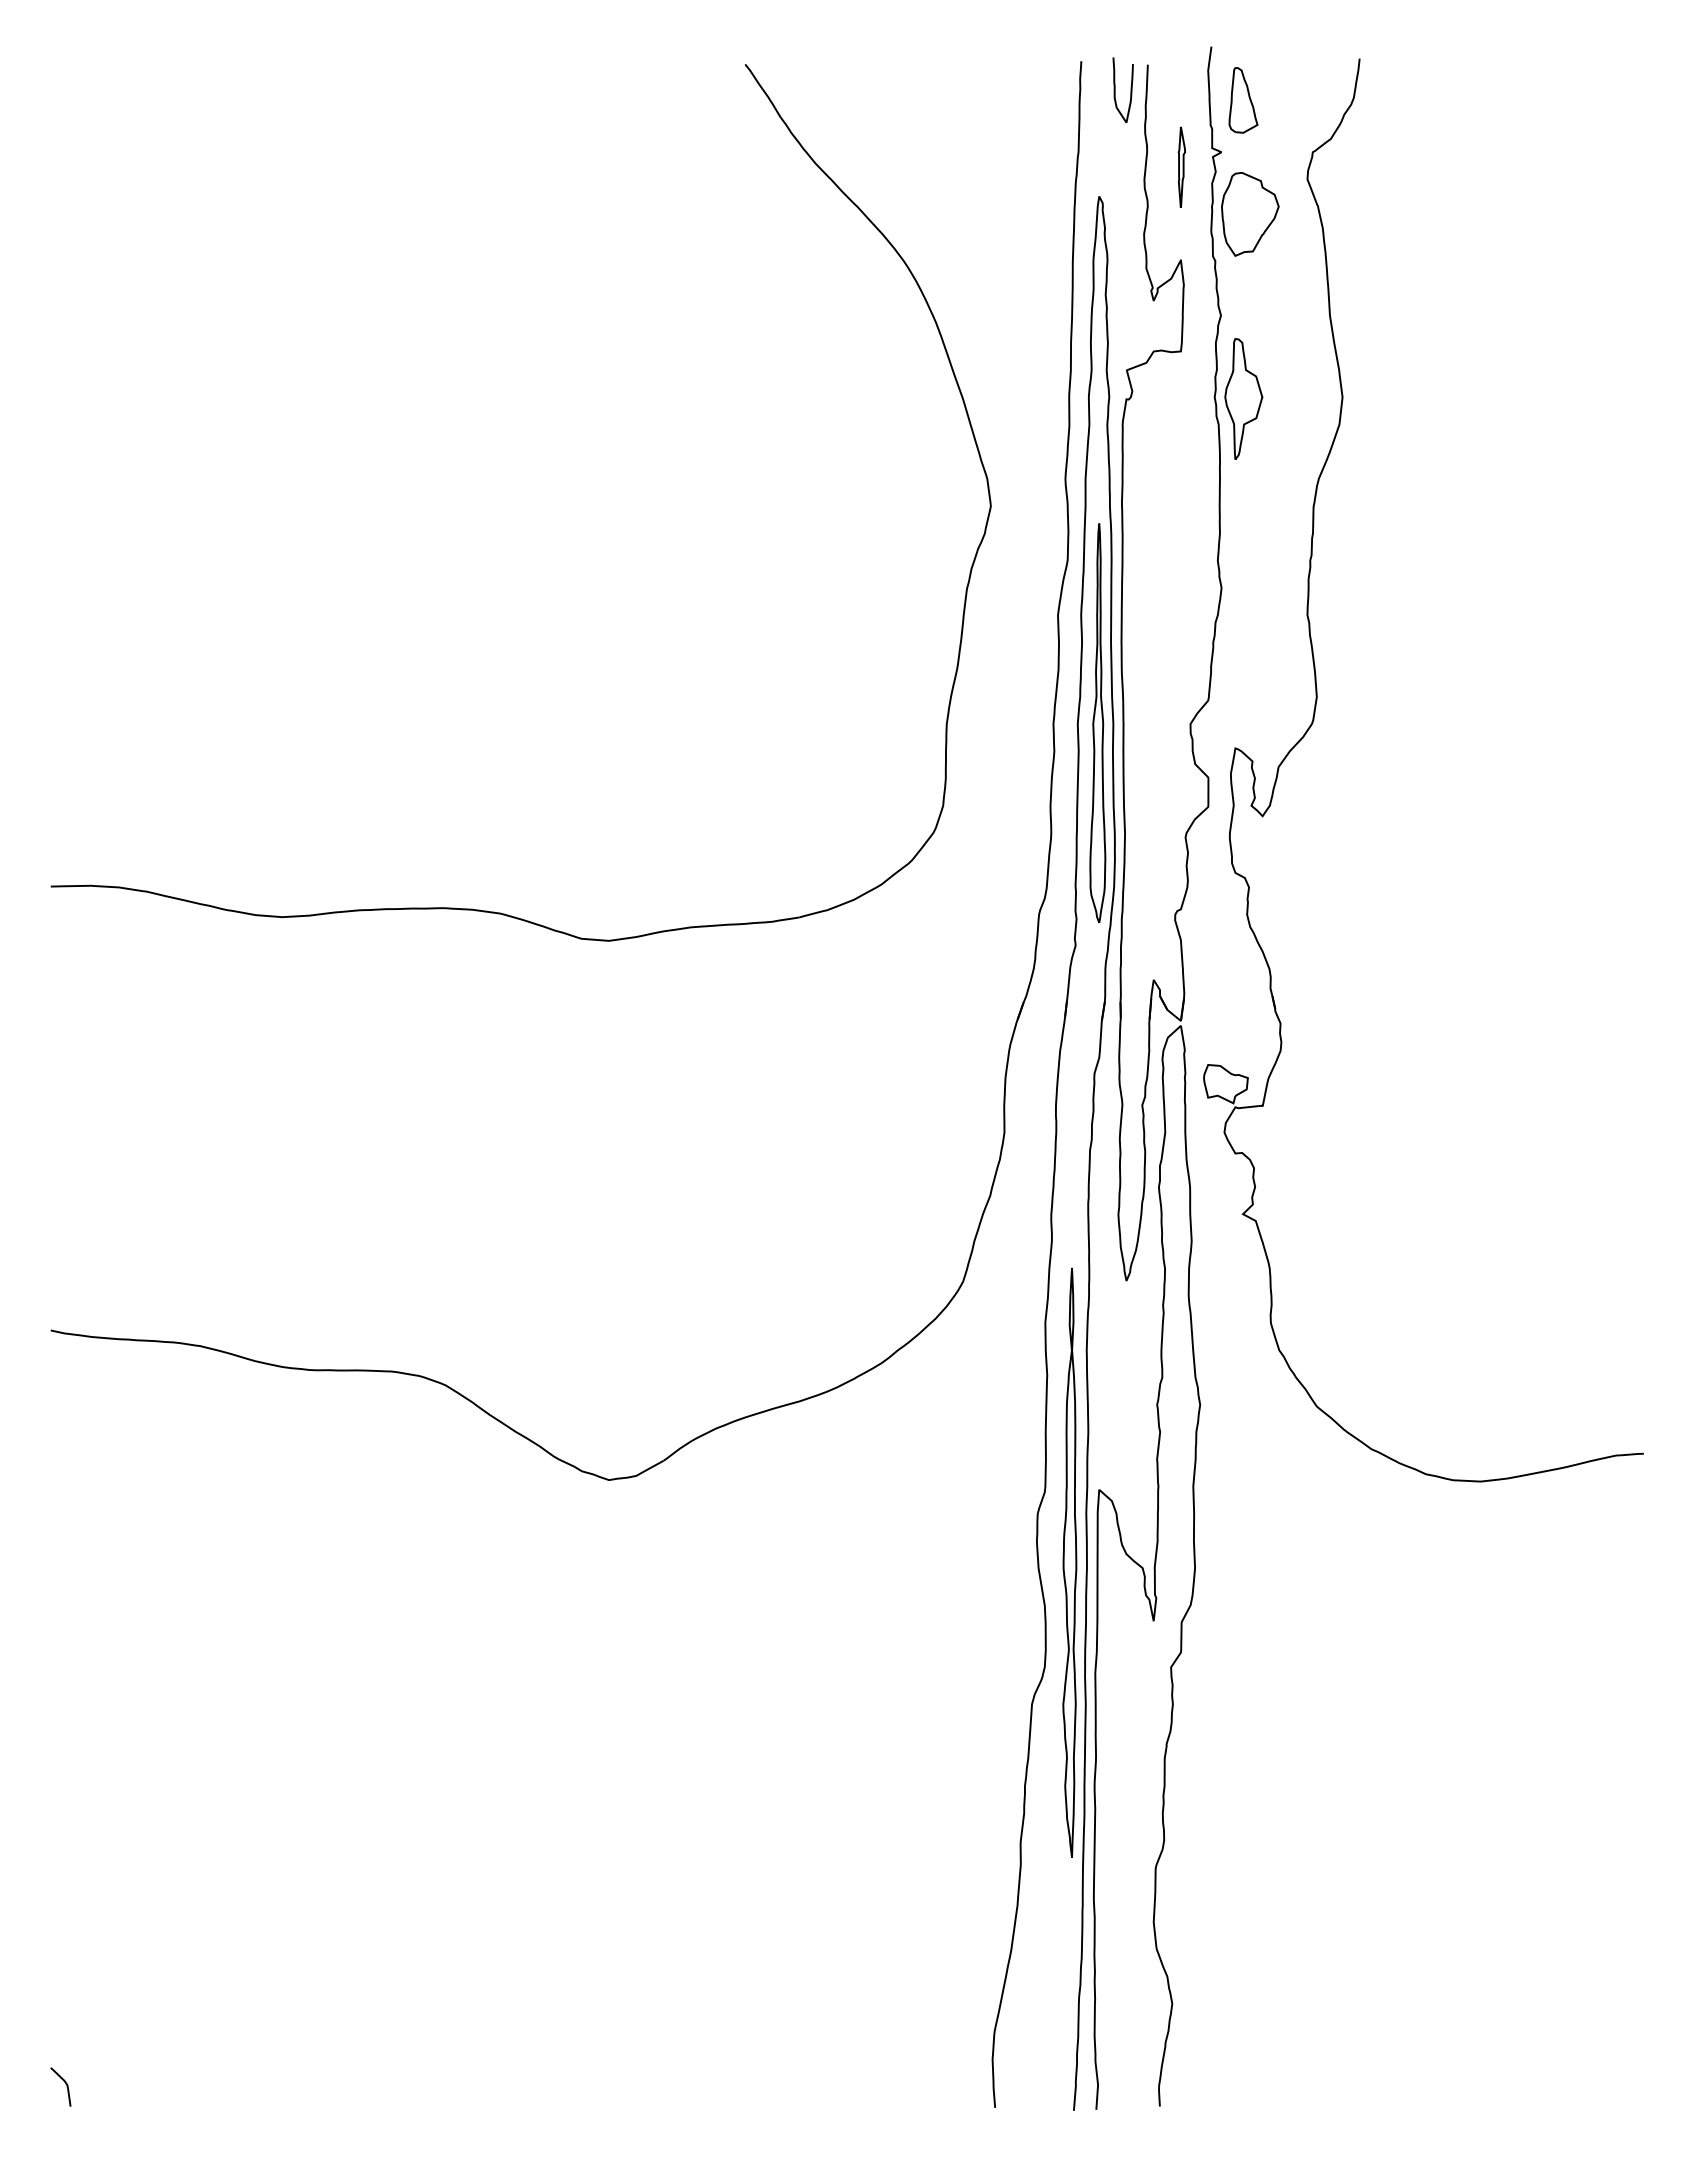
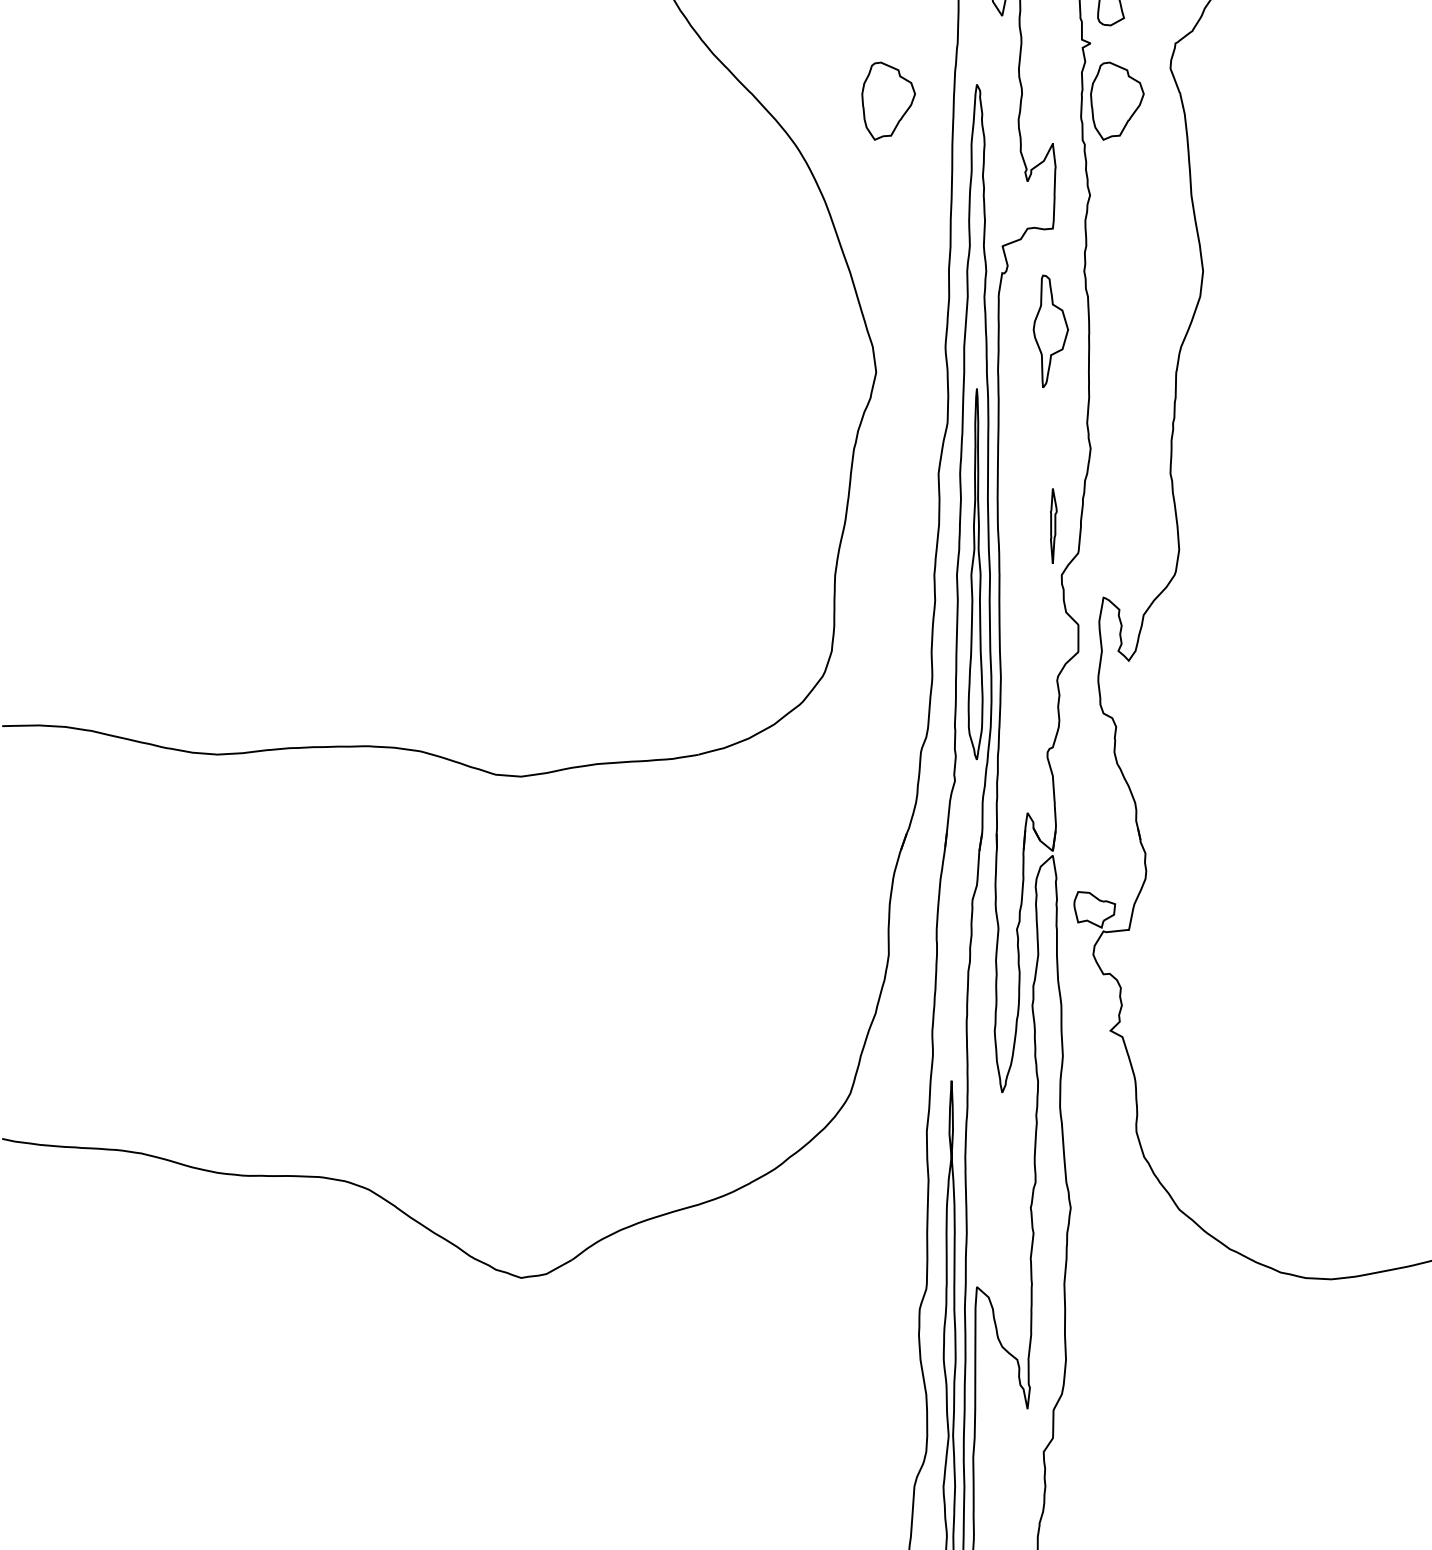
part: (1181, 166) -> (1053, 525), moved
part: (1004, 214) -> (888, 101), added
part: (1243, 398) -> (1050, 330), moved

